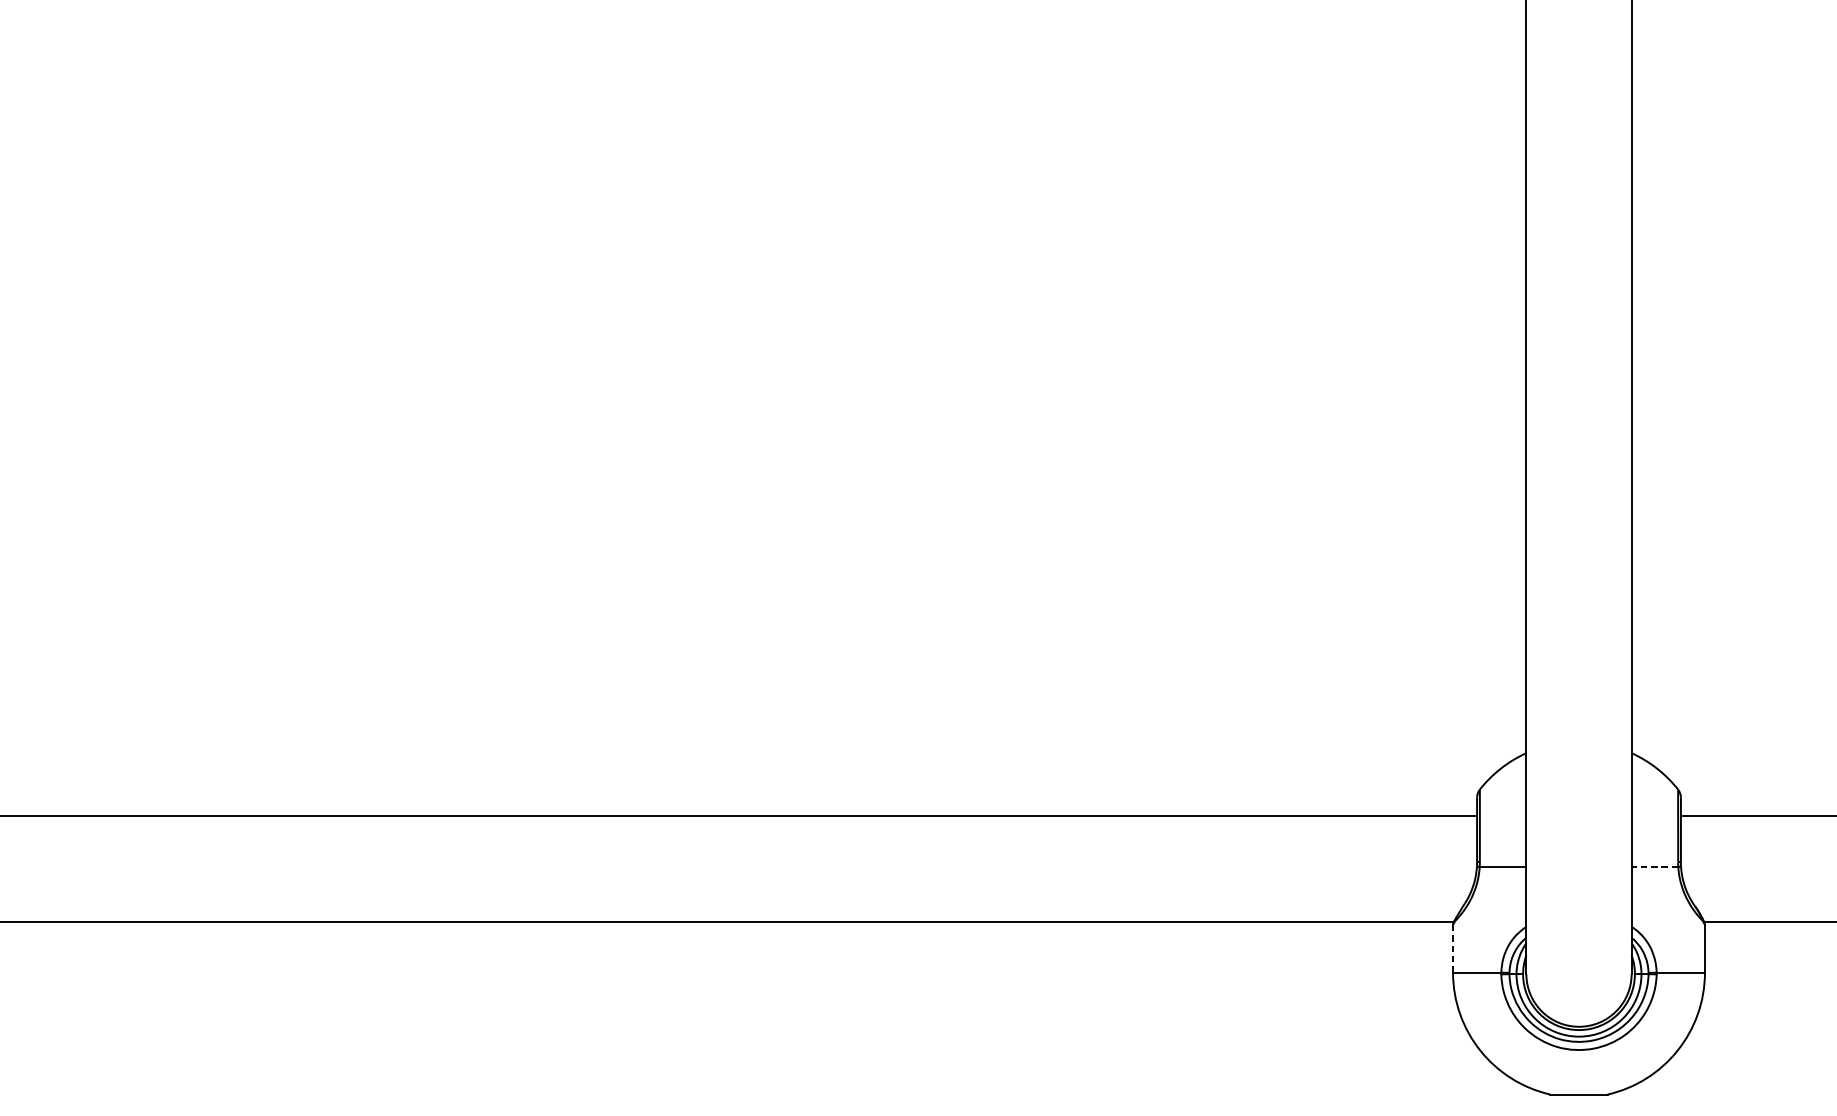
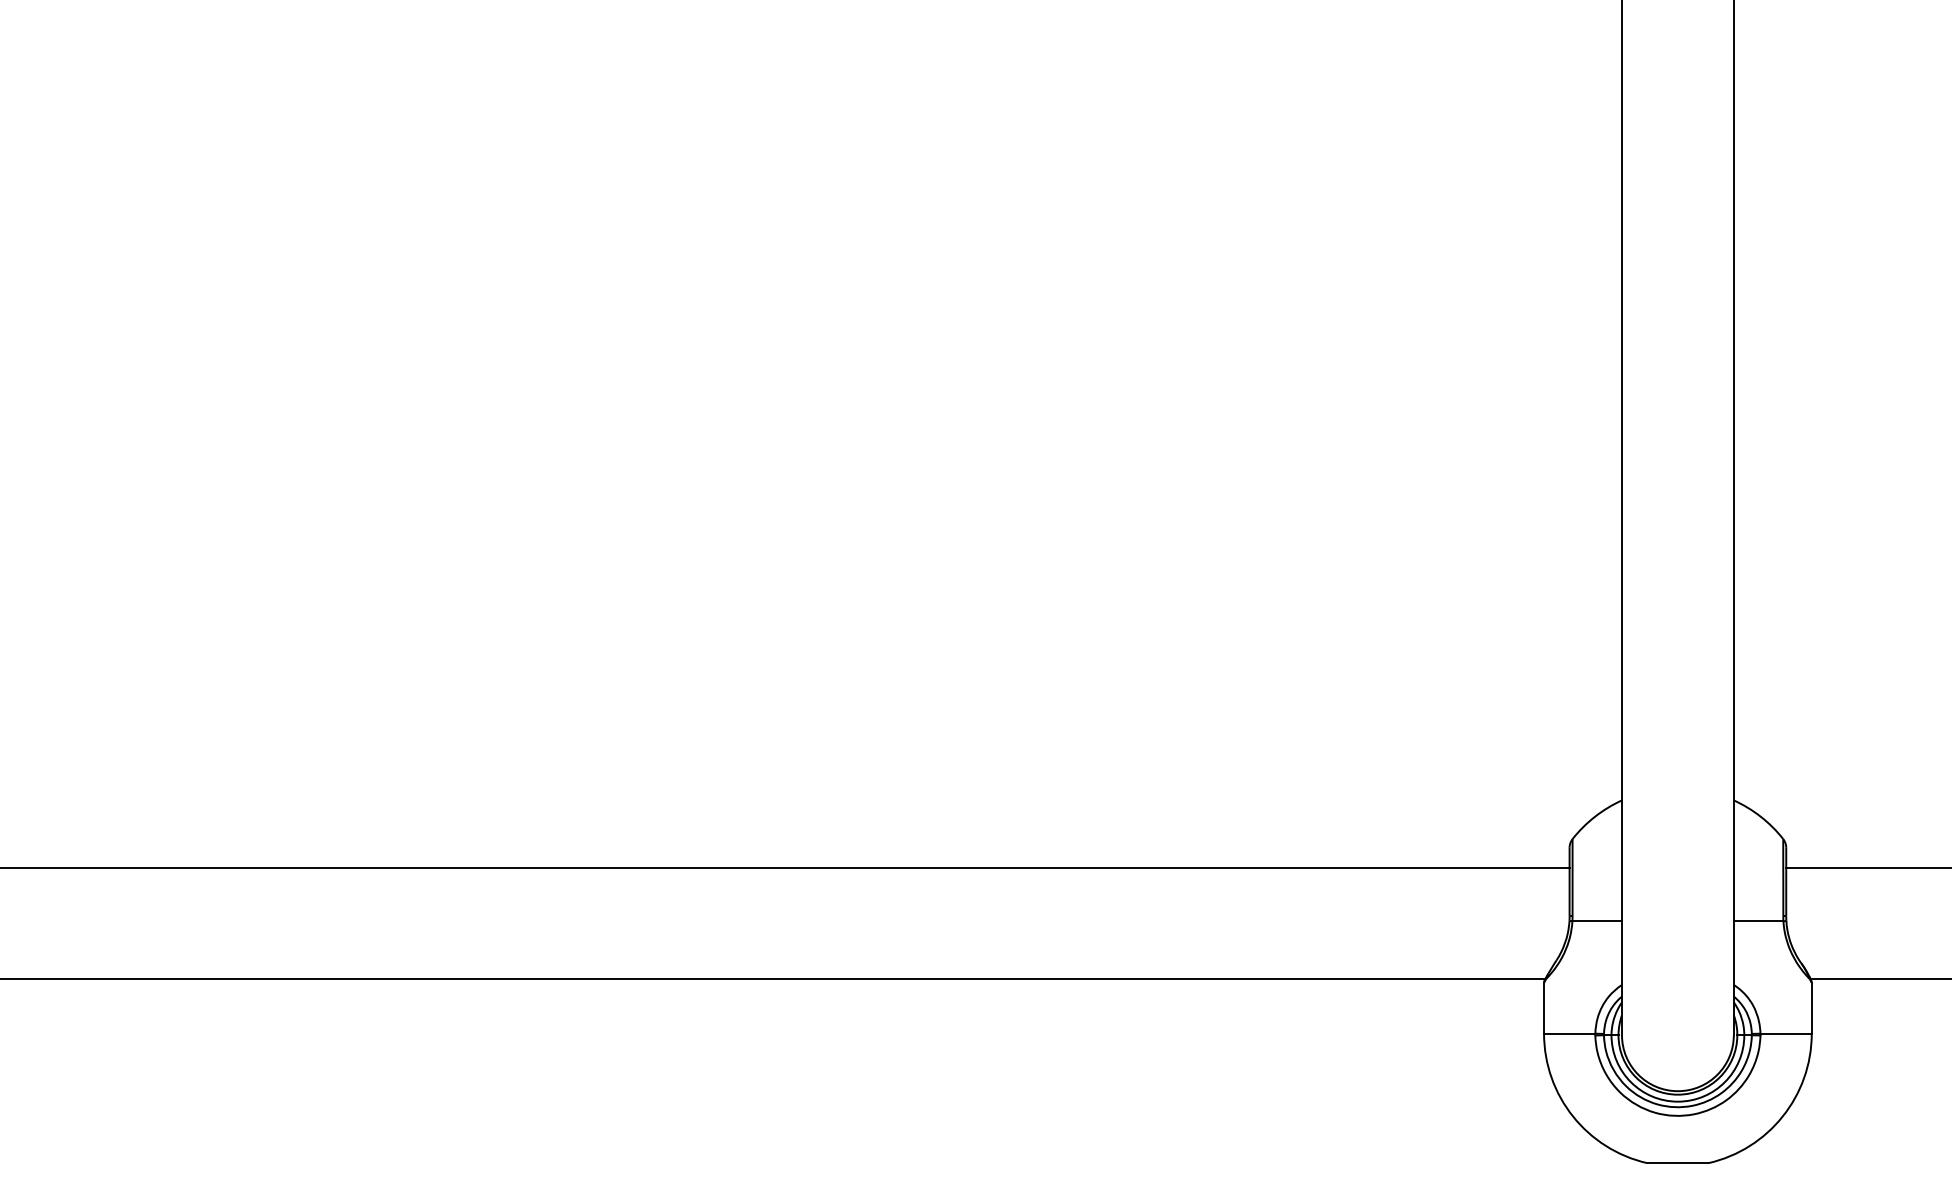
line: (1654, 867) -> (1758, 921), dashed -> solid
line: (1453, 948) -> (1544, 1008), dashed -> solid

